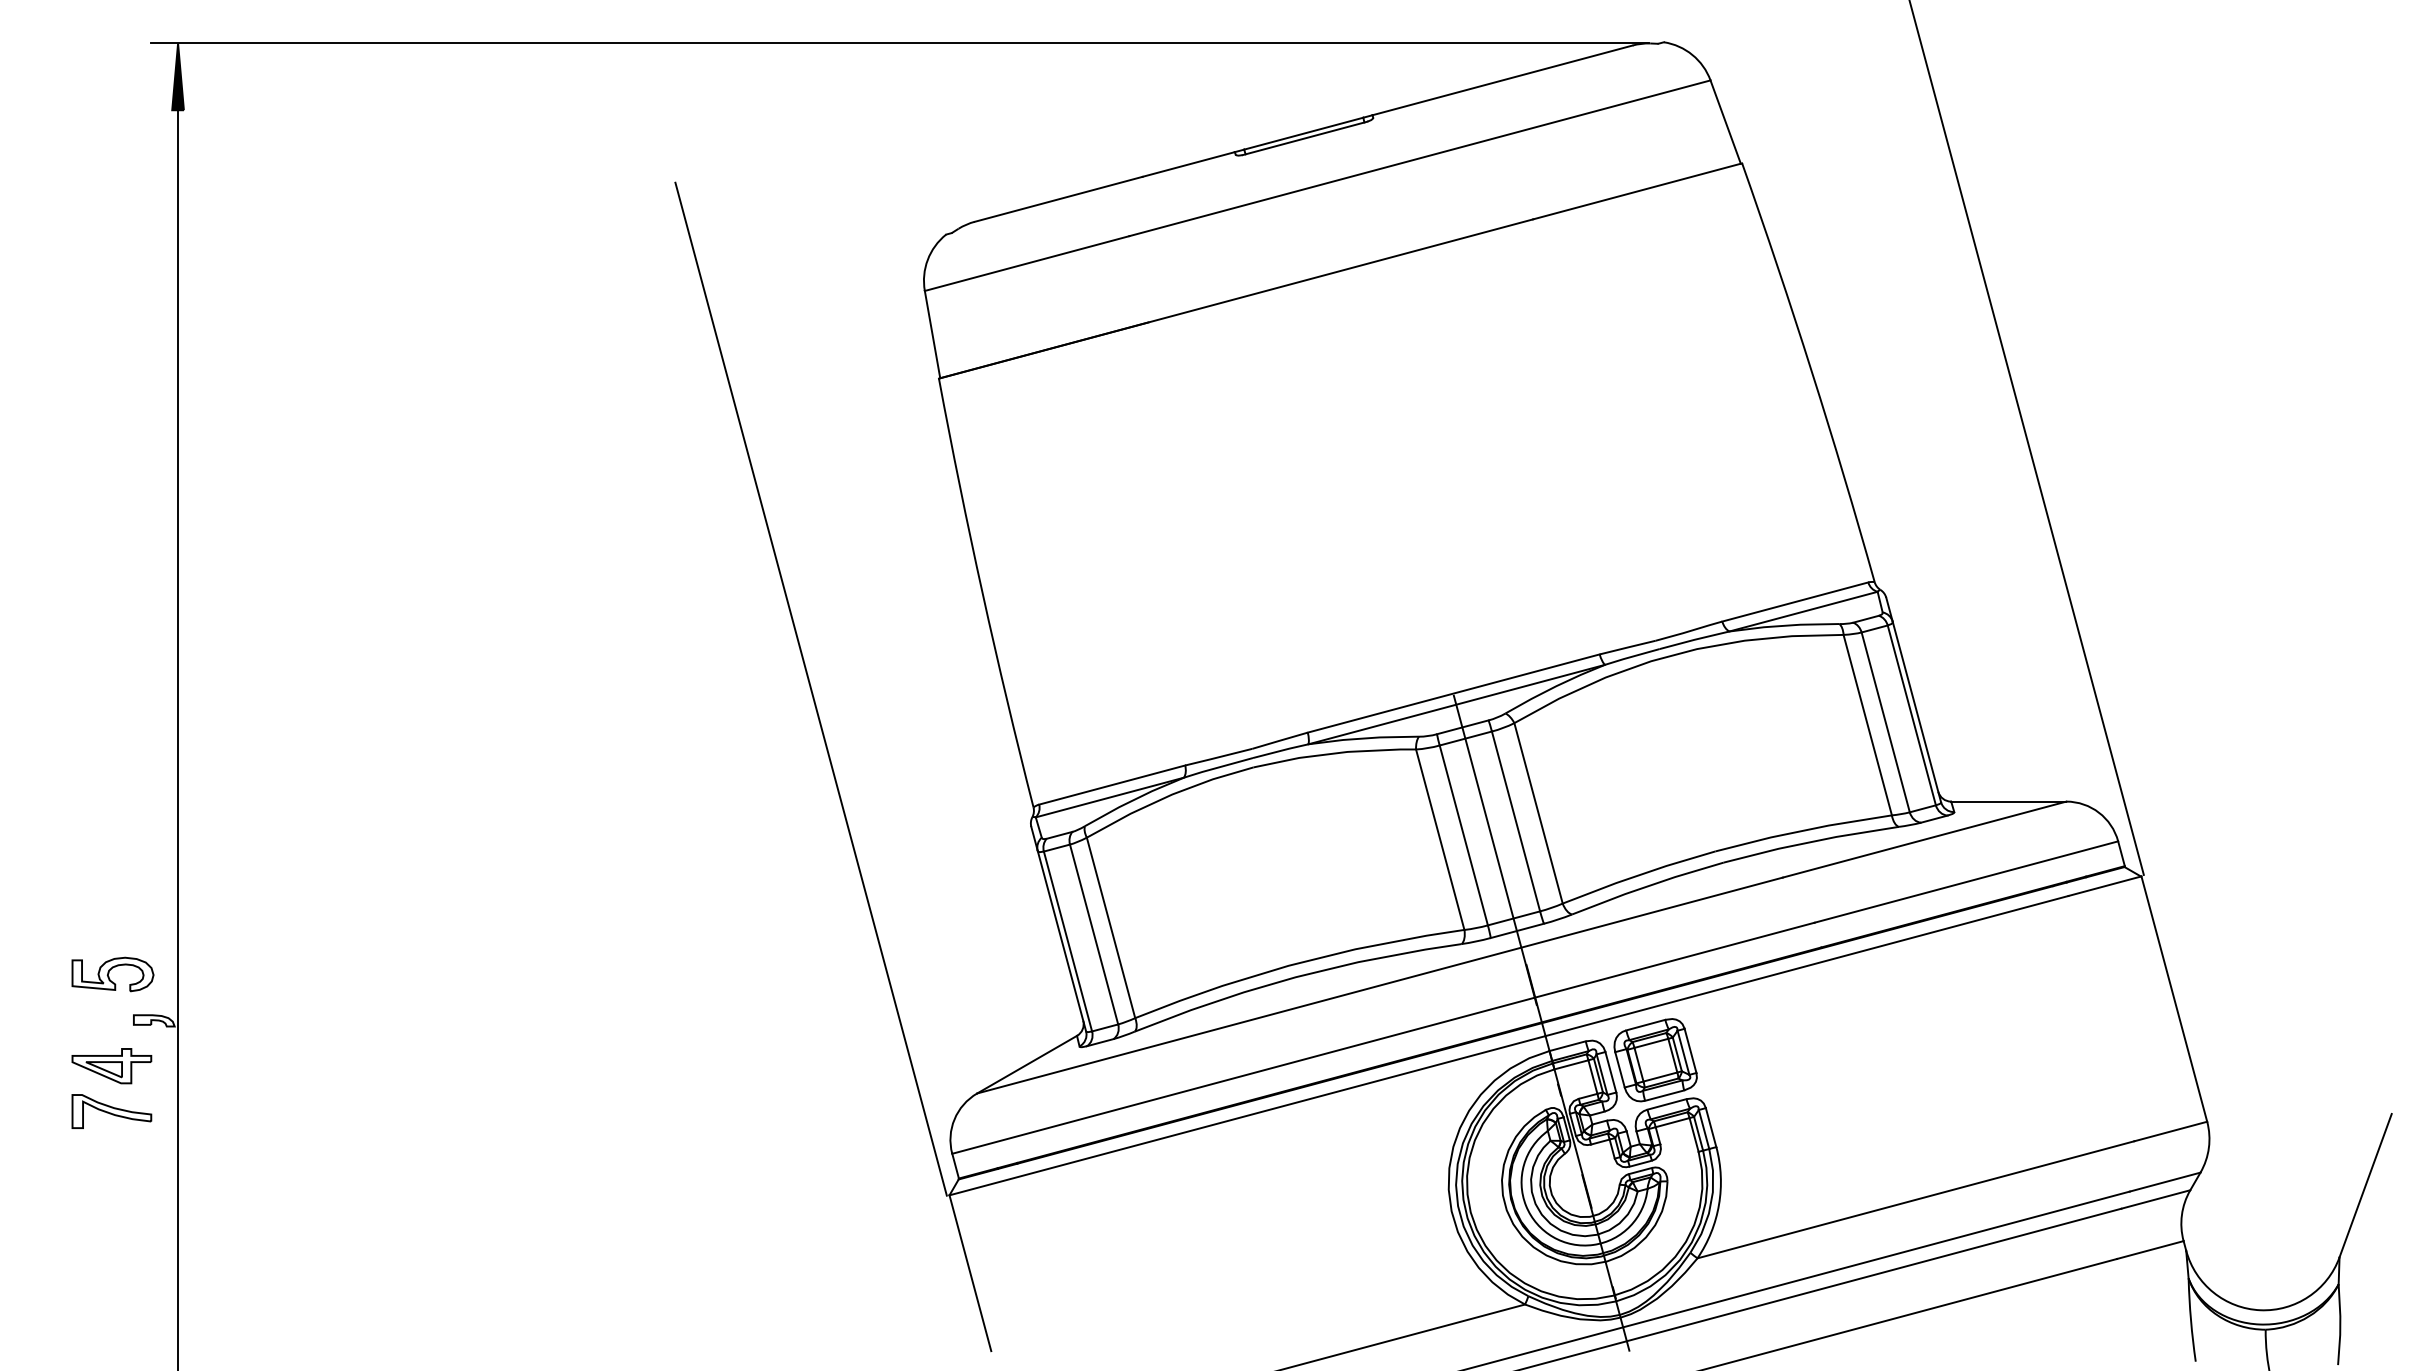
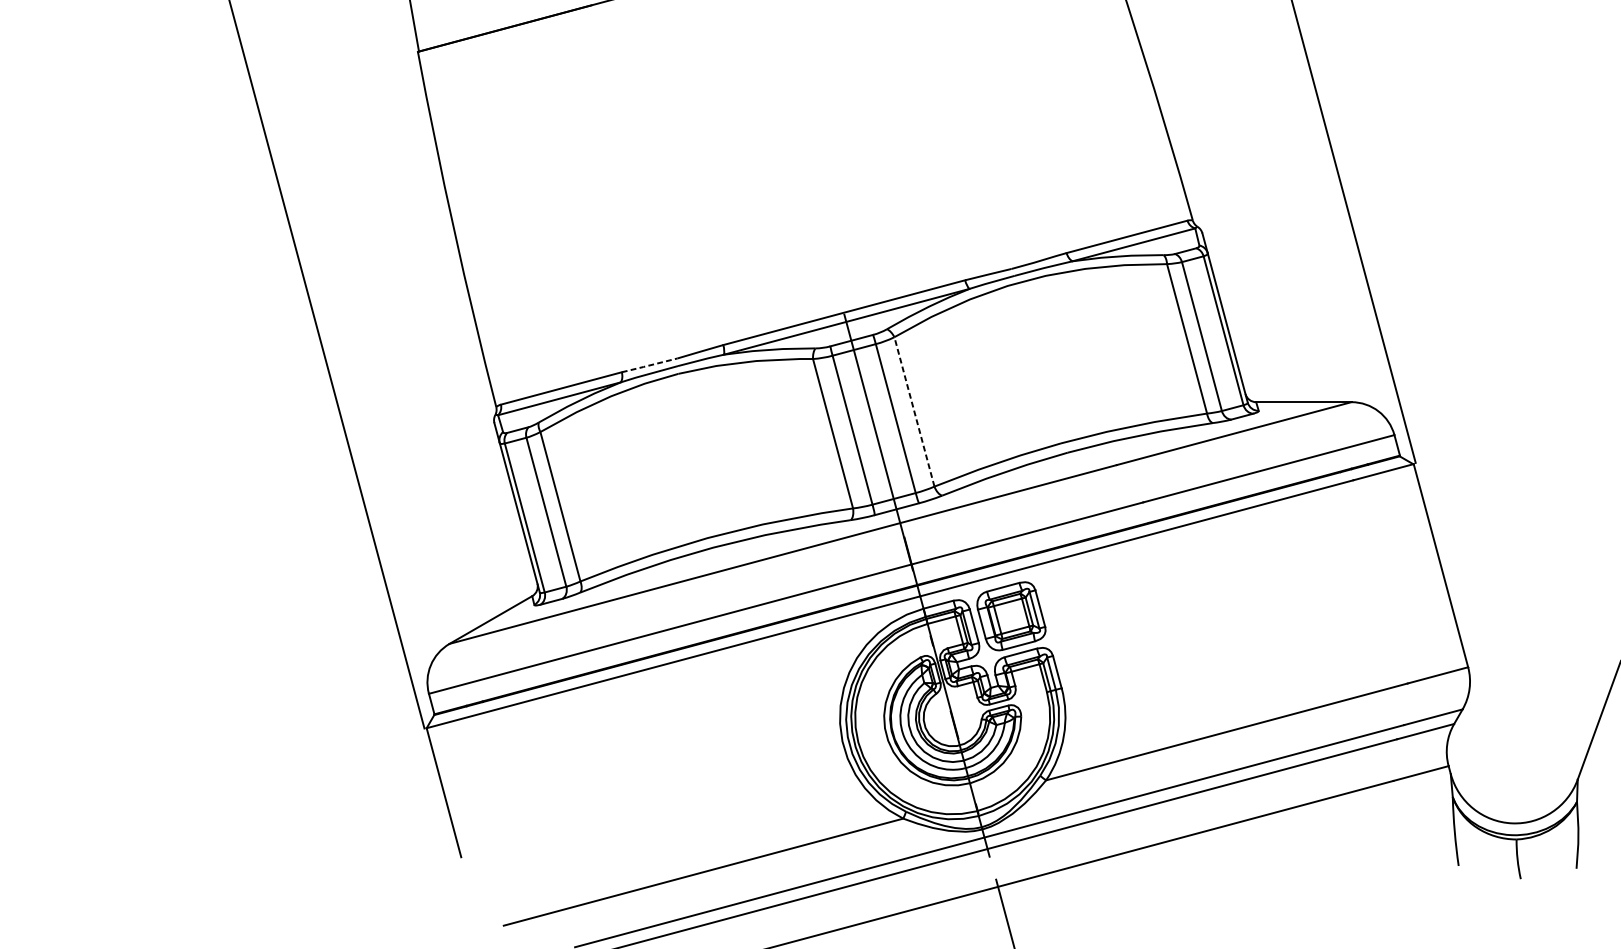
line: (1218, 757) -> (649, 365), solid -> dashed
line: (1538, 812) -> (914, 411), solid -> dashed

